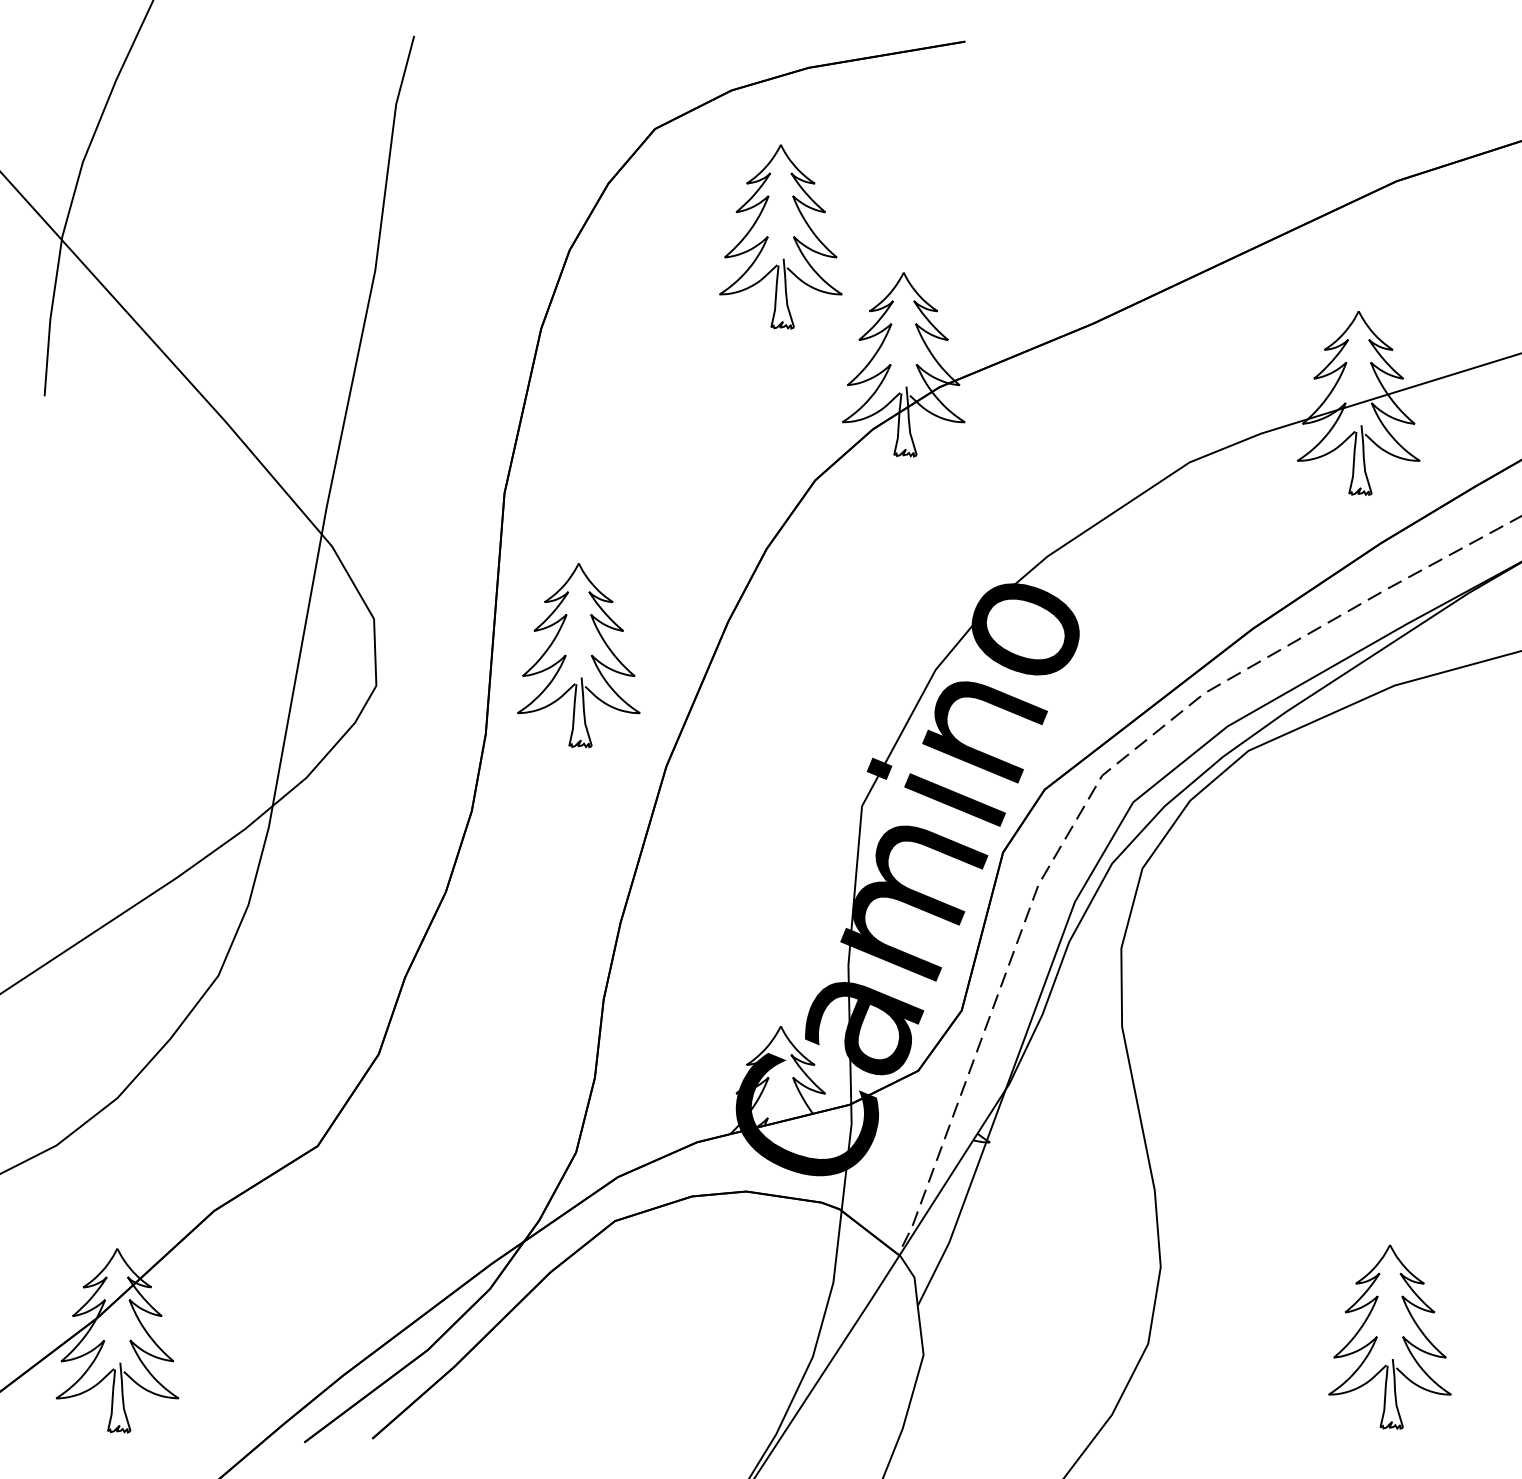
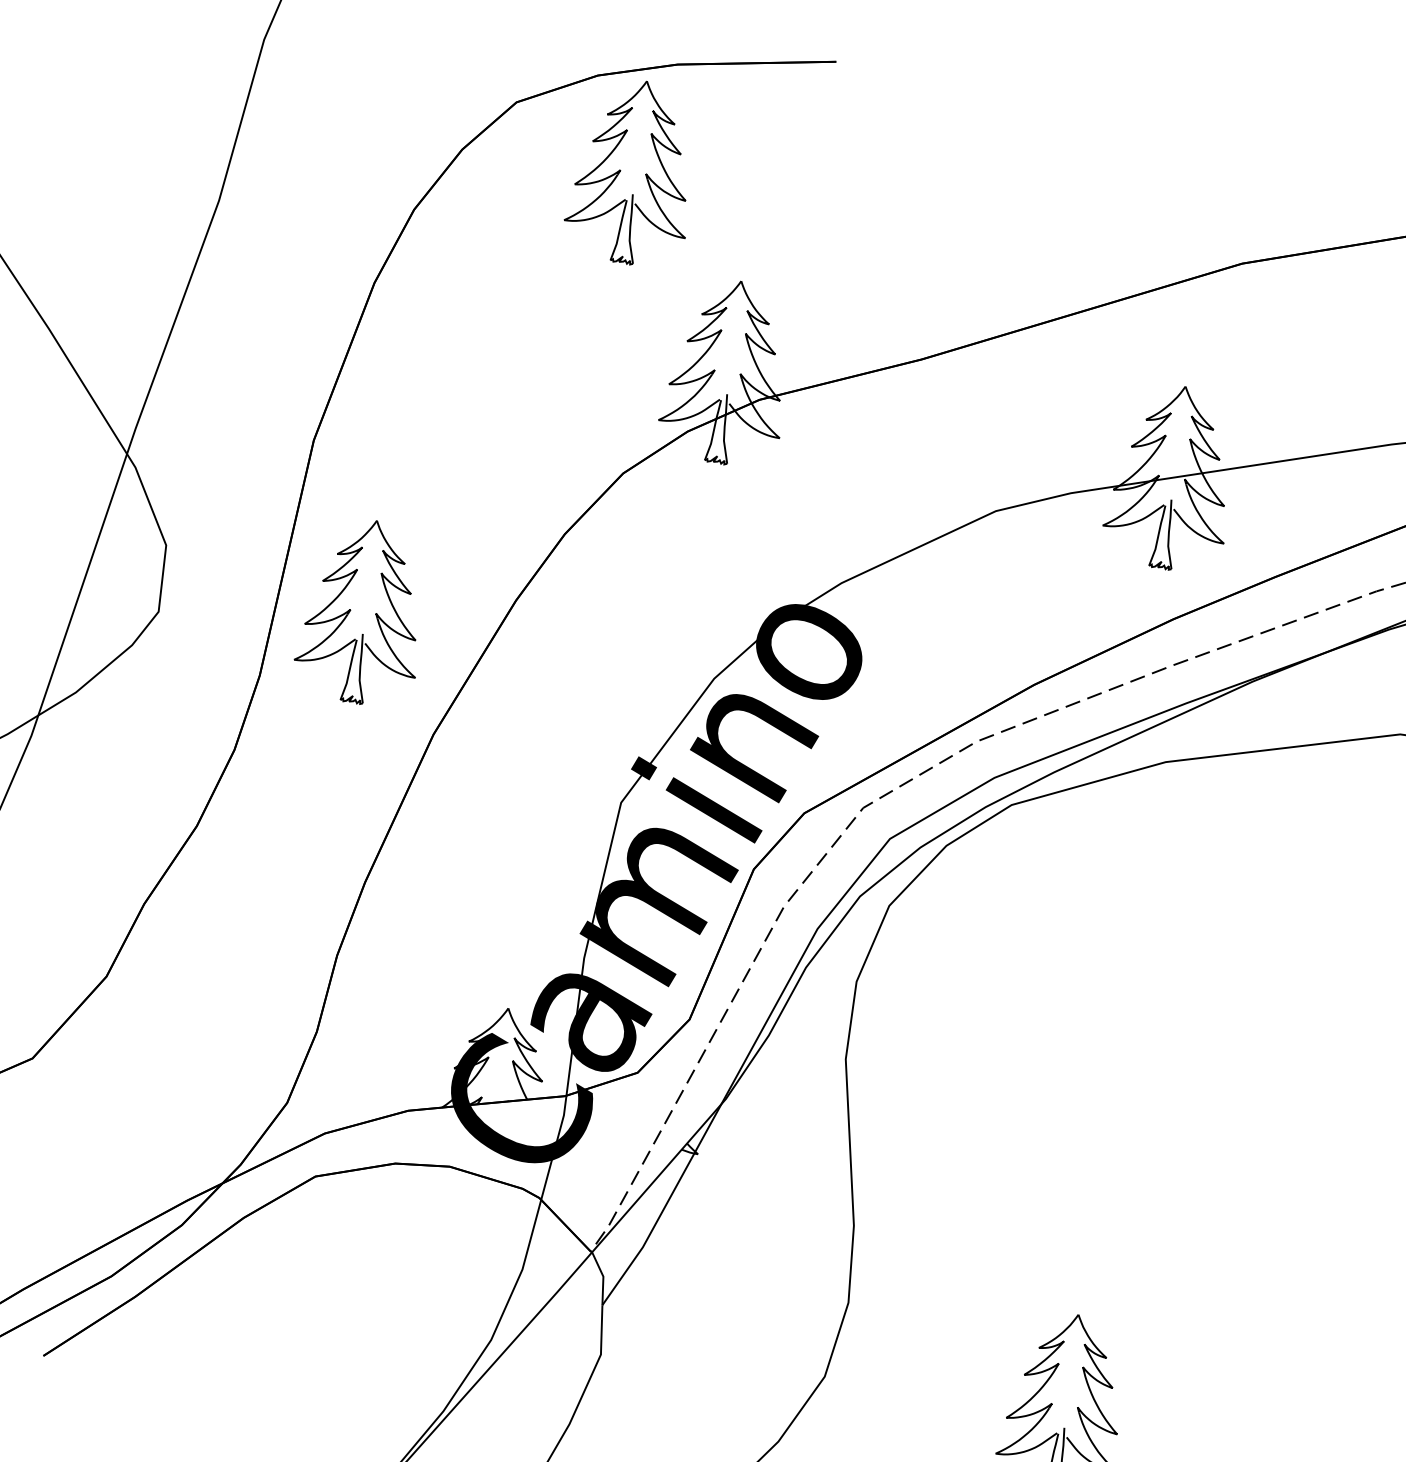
part: (780, 236) -> (633, 171), moved

